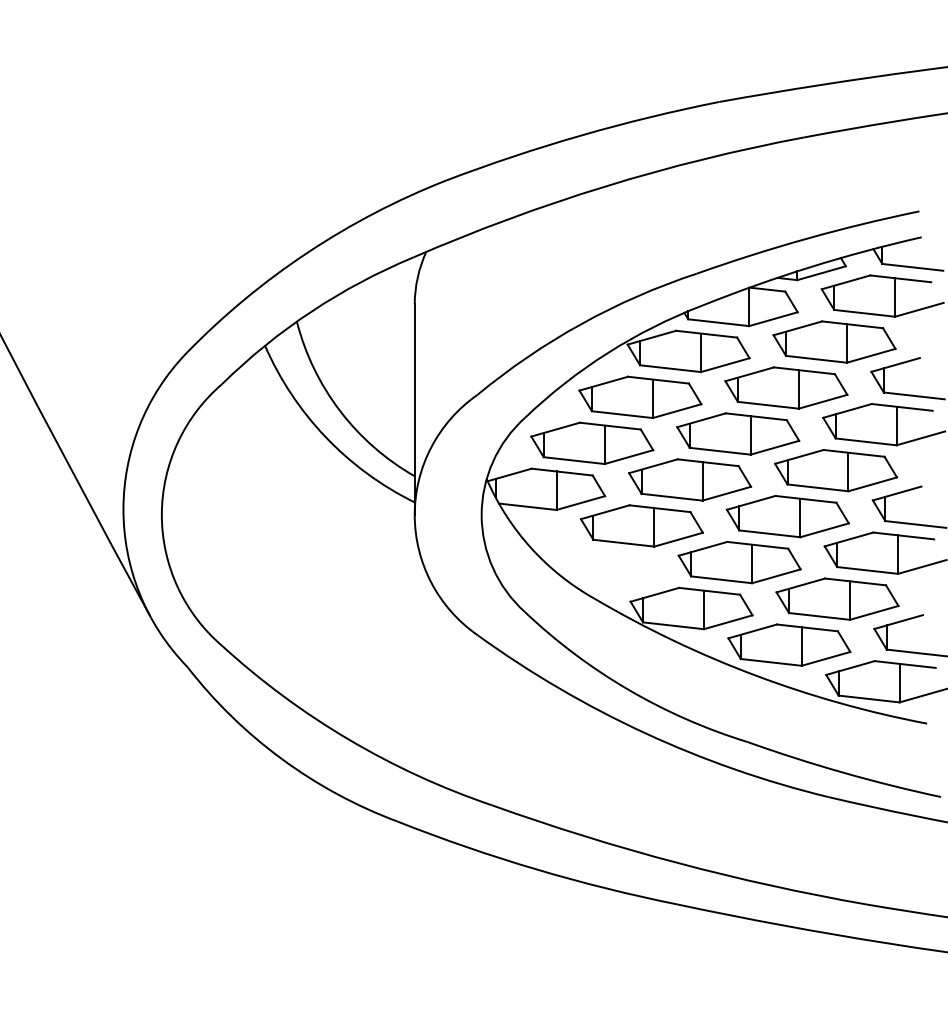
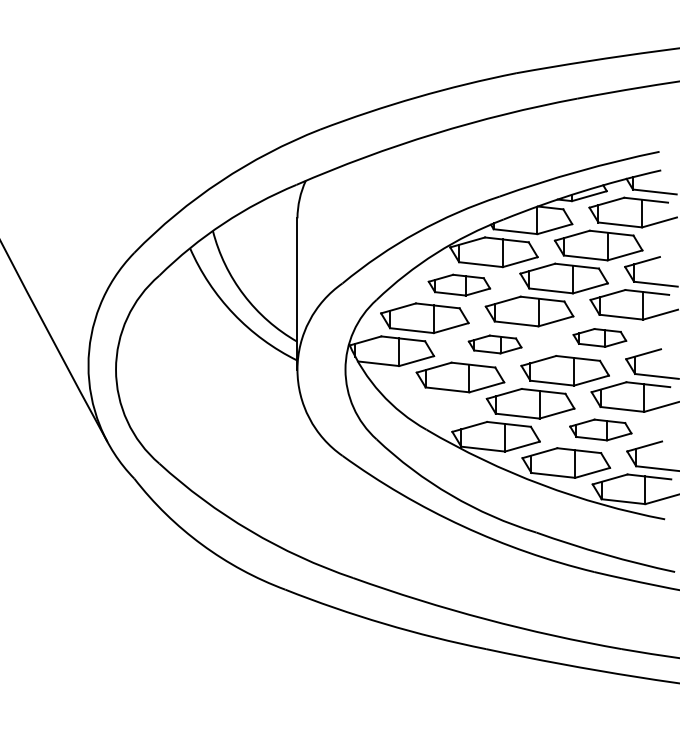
part: (640, 396) -> (459, 284), size x0.7
part: (836, 470) -> (600, 337), size x0.6
part: (690, 479) -> (495, 344), size x0.6
part: (837, 598) -> (600, 429), size x0.7

